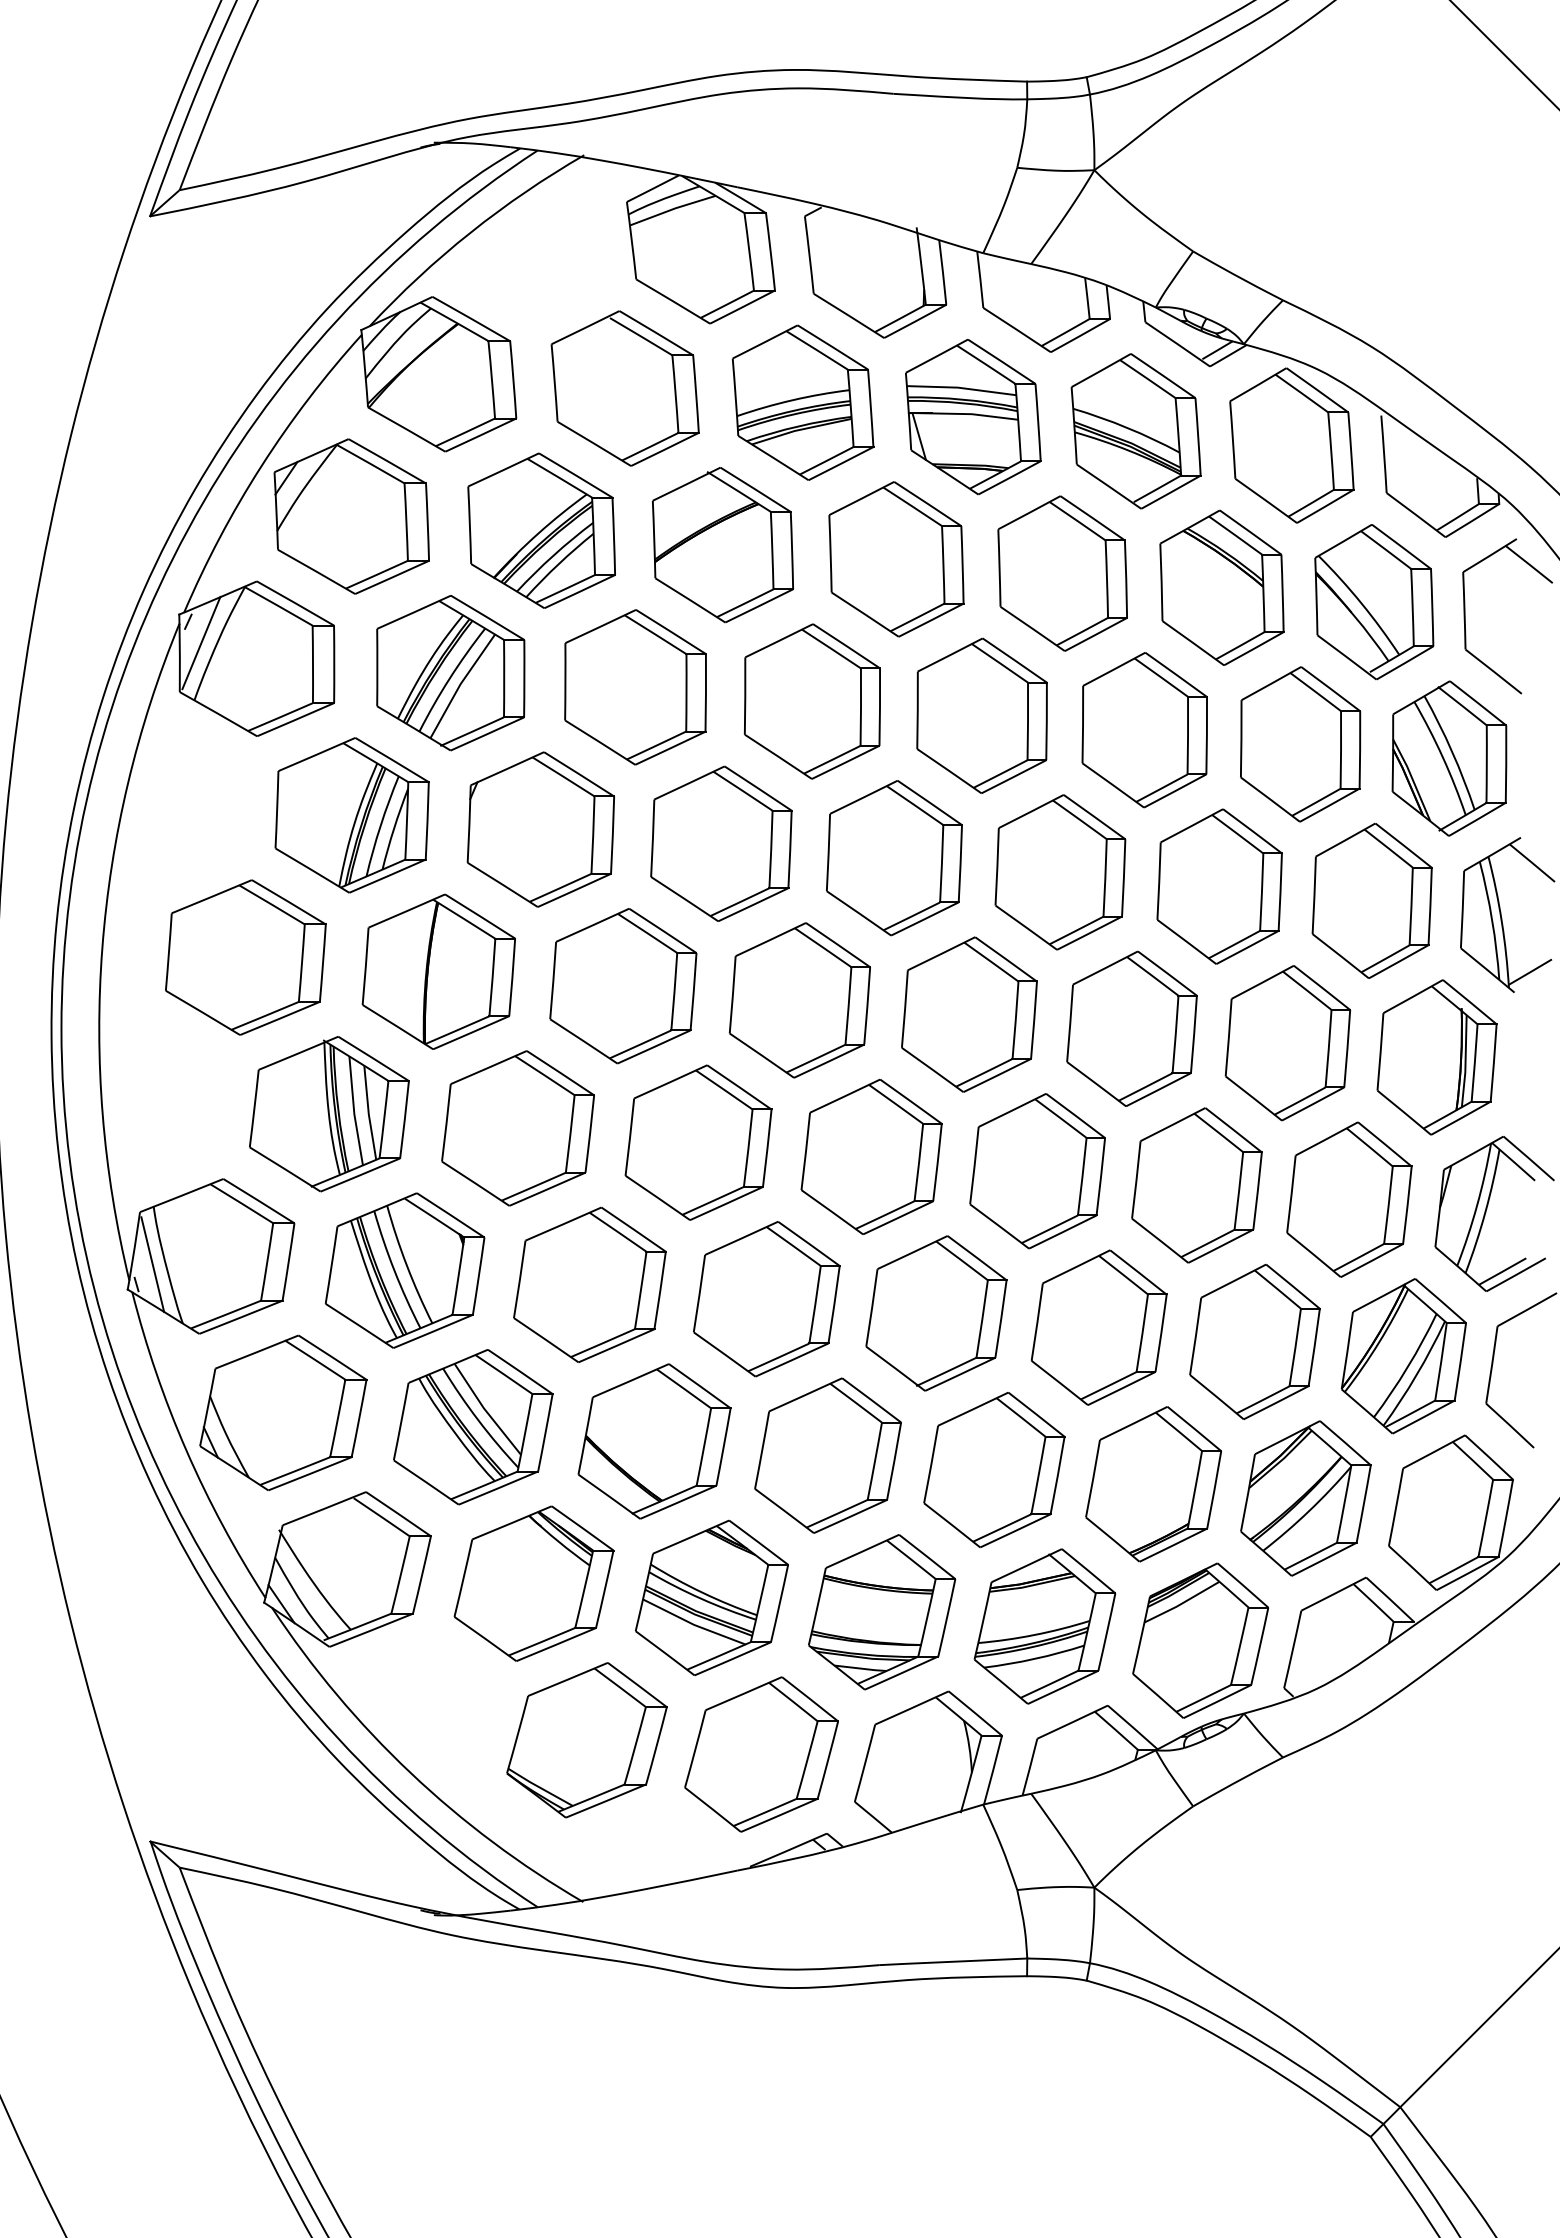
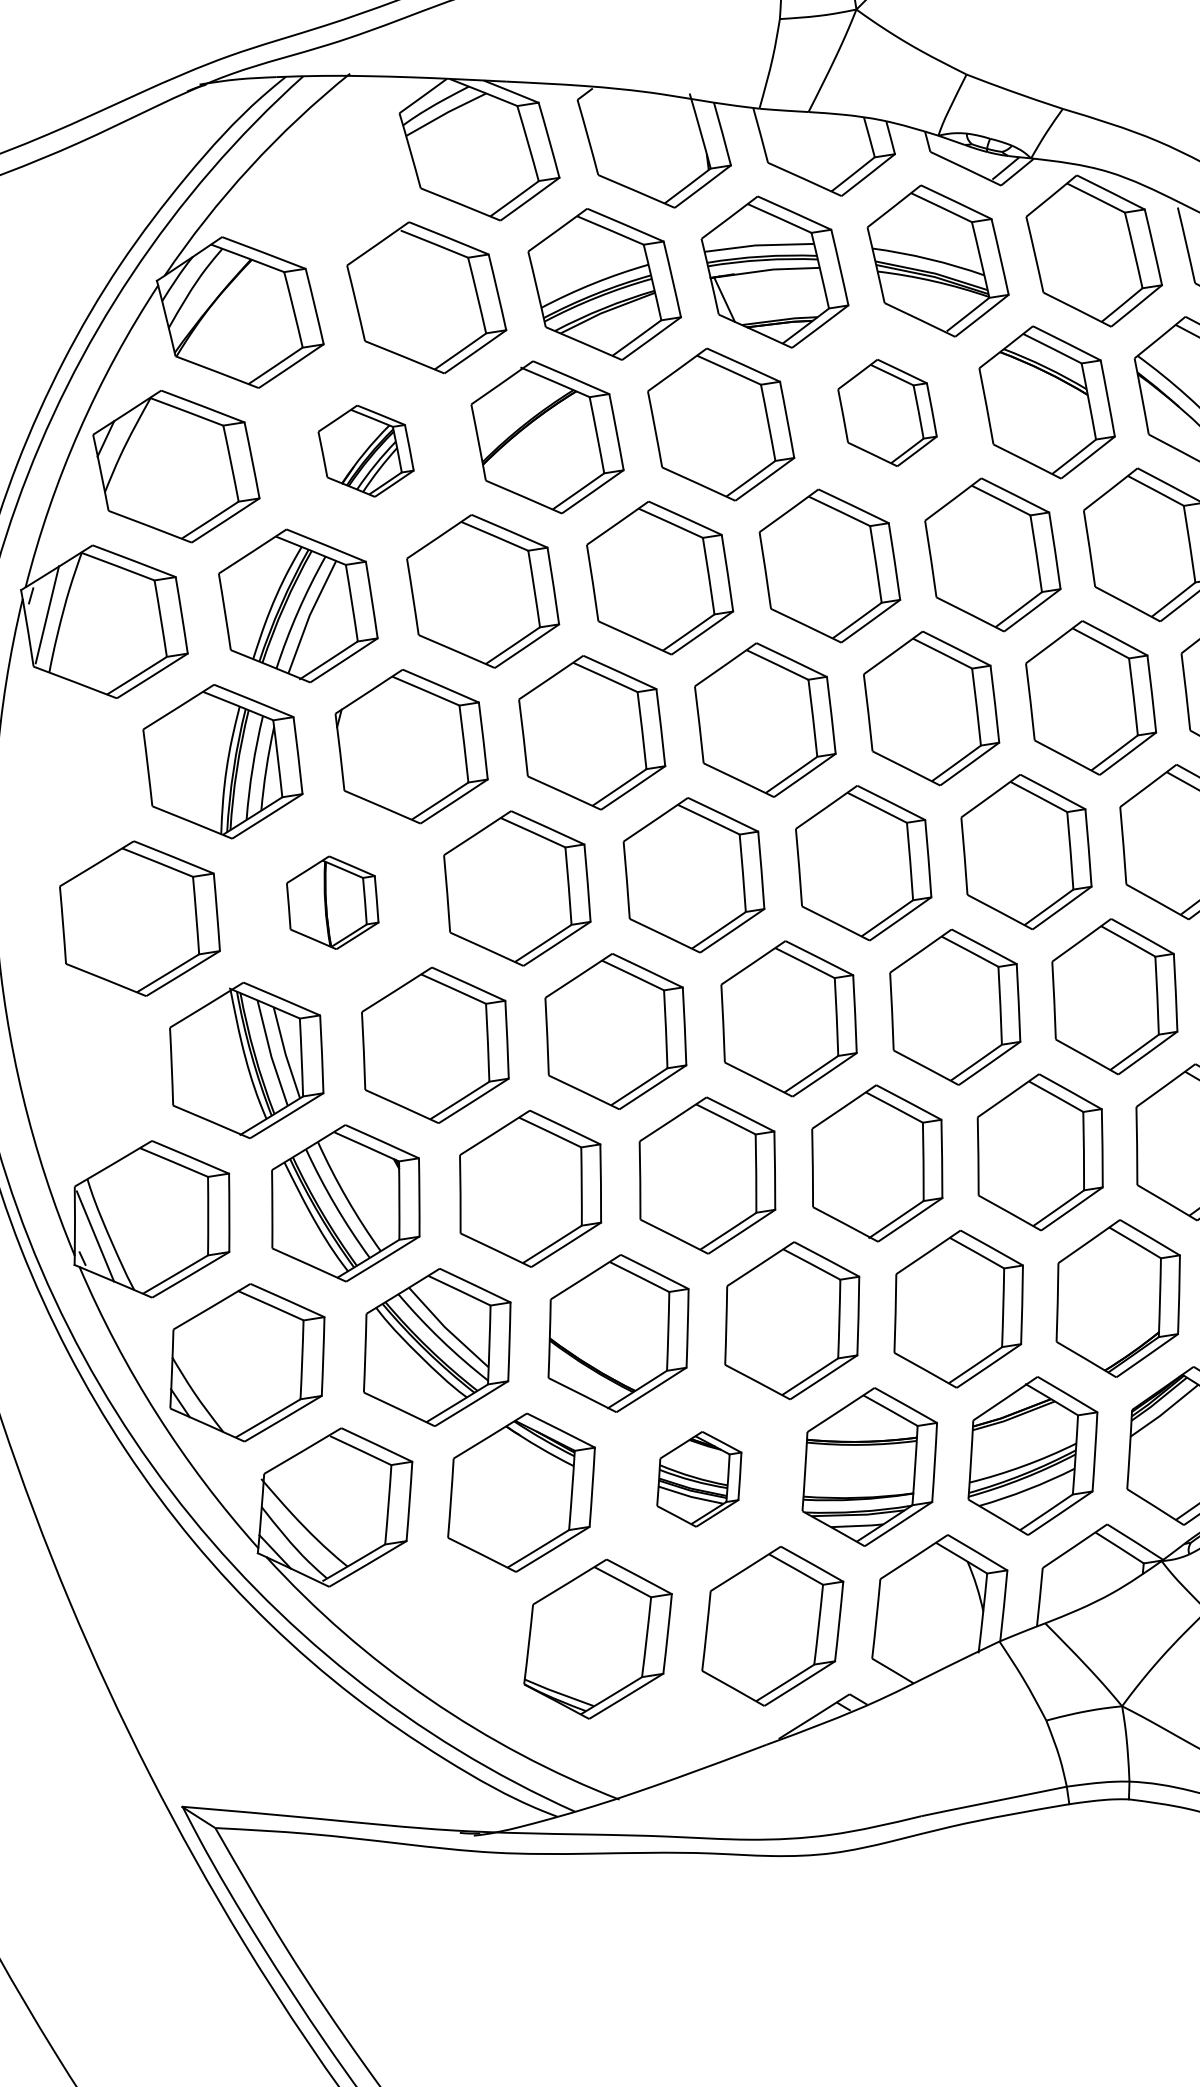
part: (541, 530) -> (365, 451), size x0.6
part: (1062, 573) -> (887, 412), size x0.7
part: (438, 971) -> (332, 902), size x0.6
part: (711, 1597) -> (698, 1478), size x0.6

